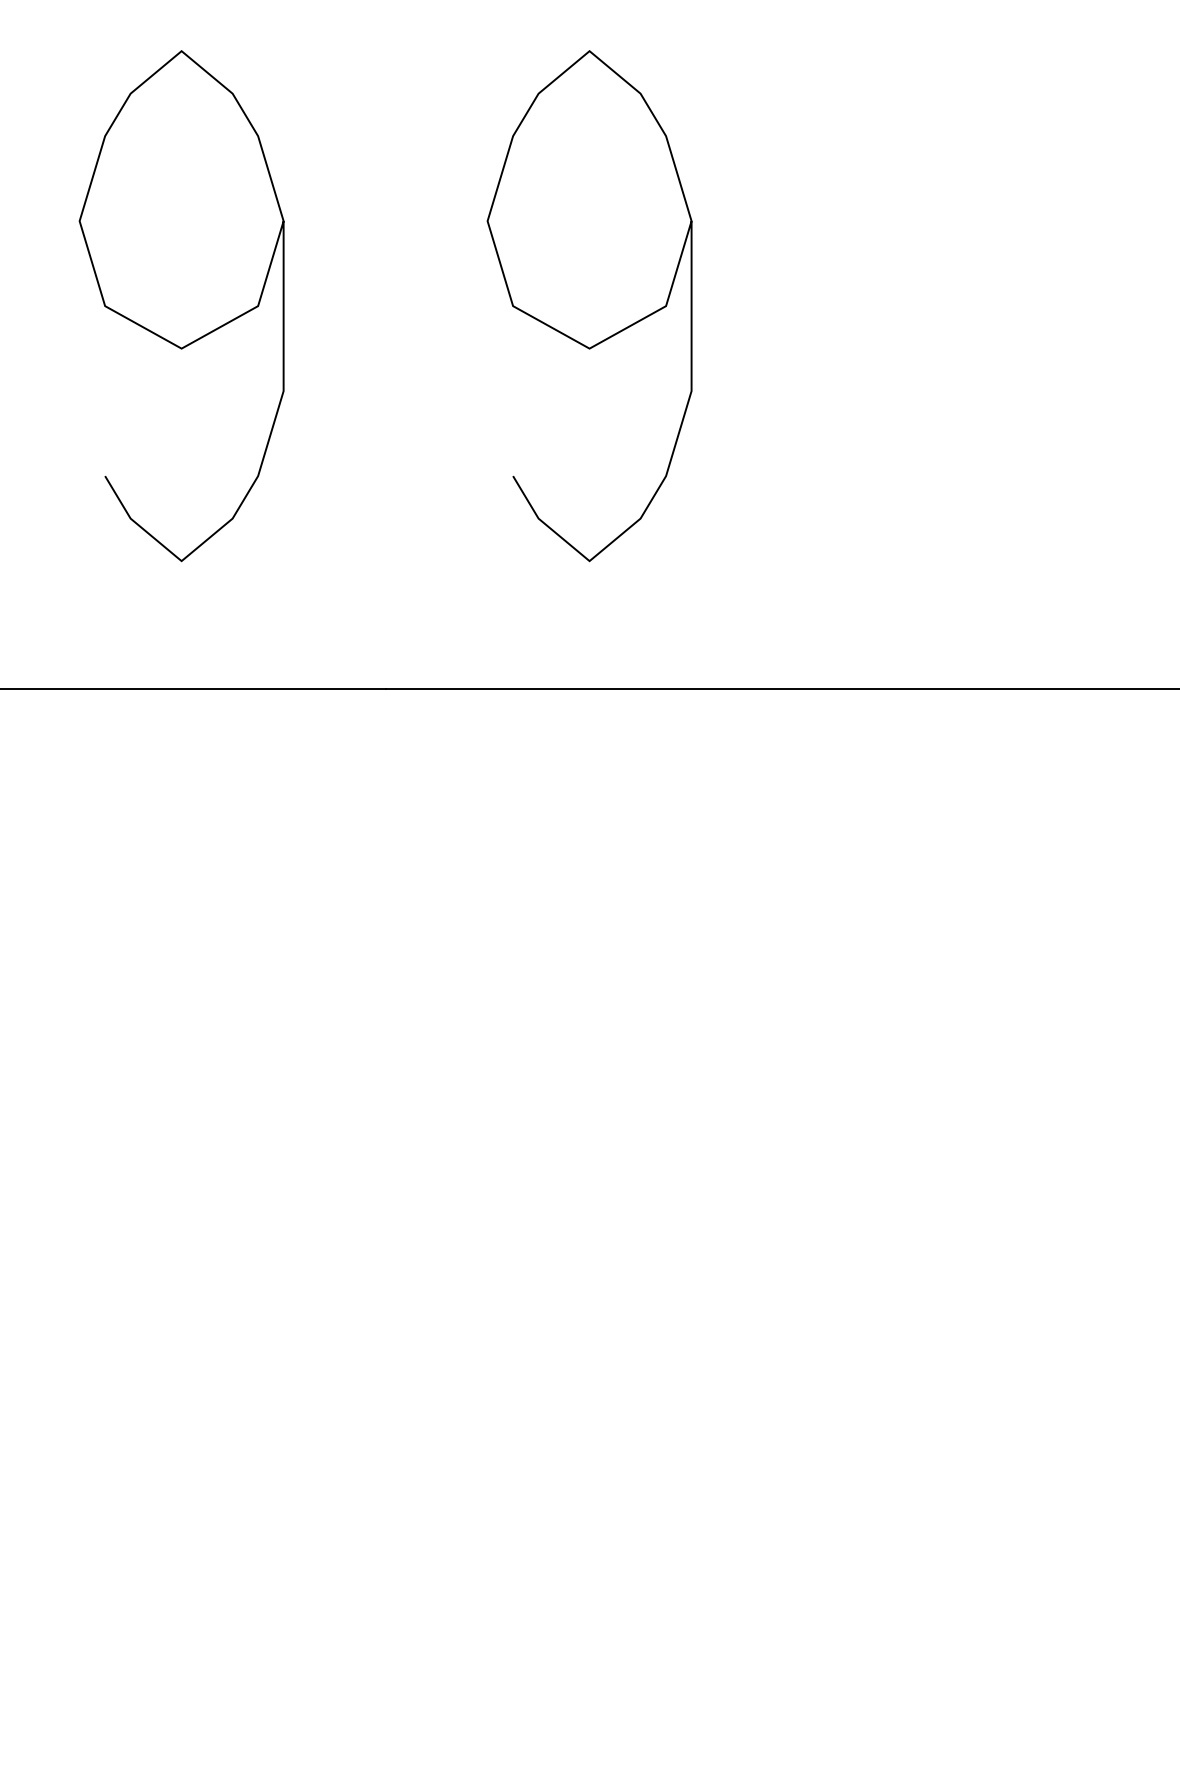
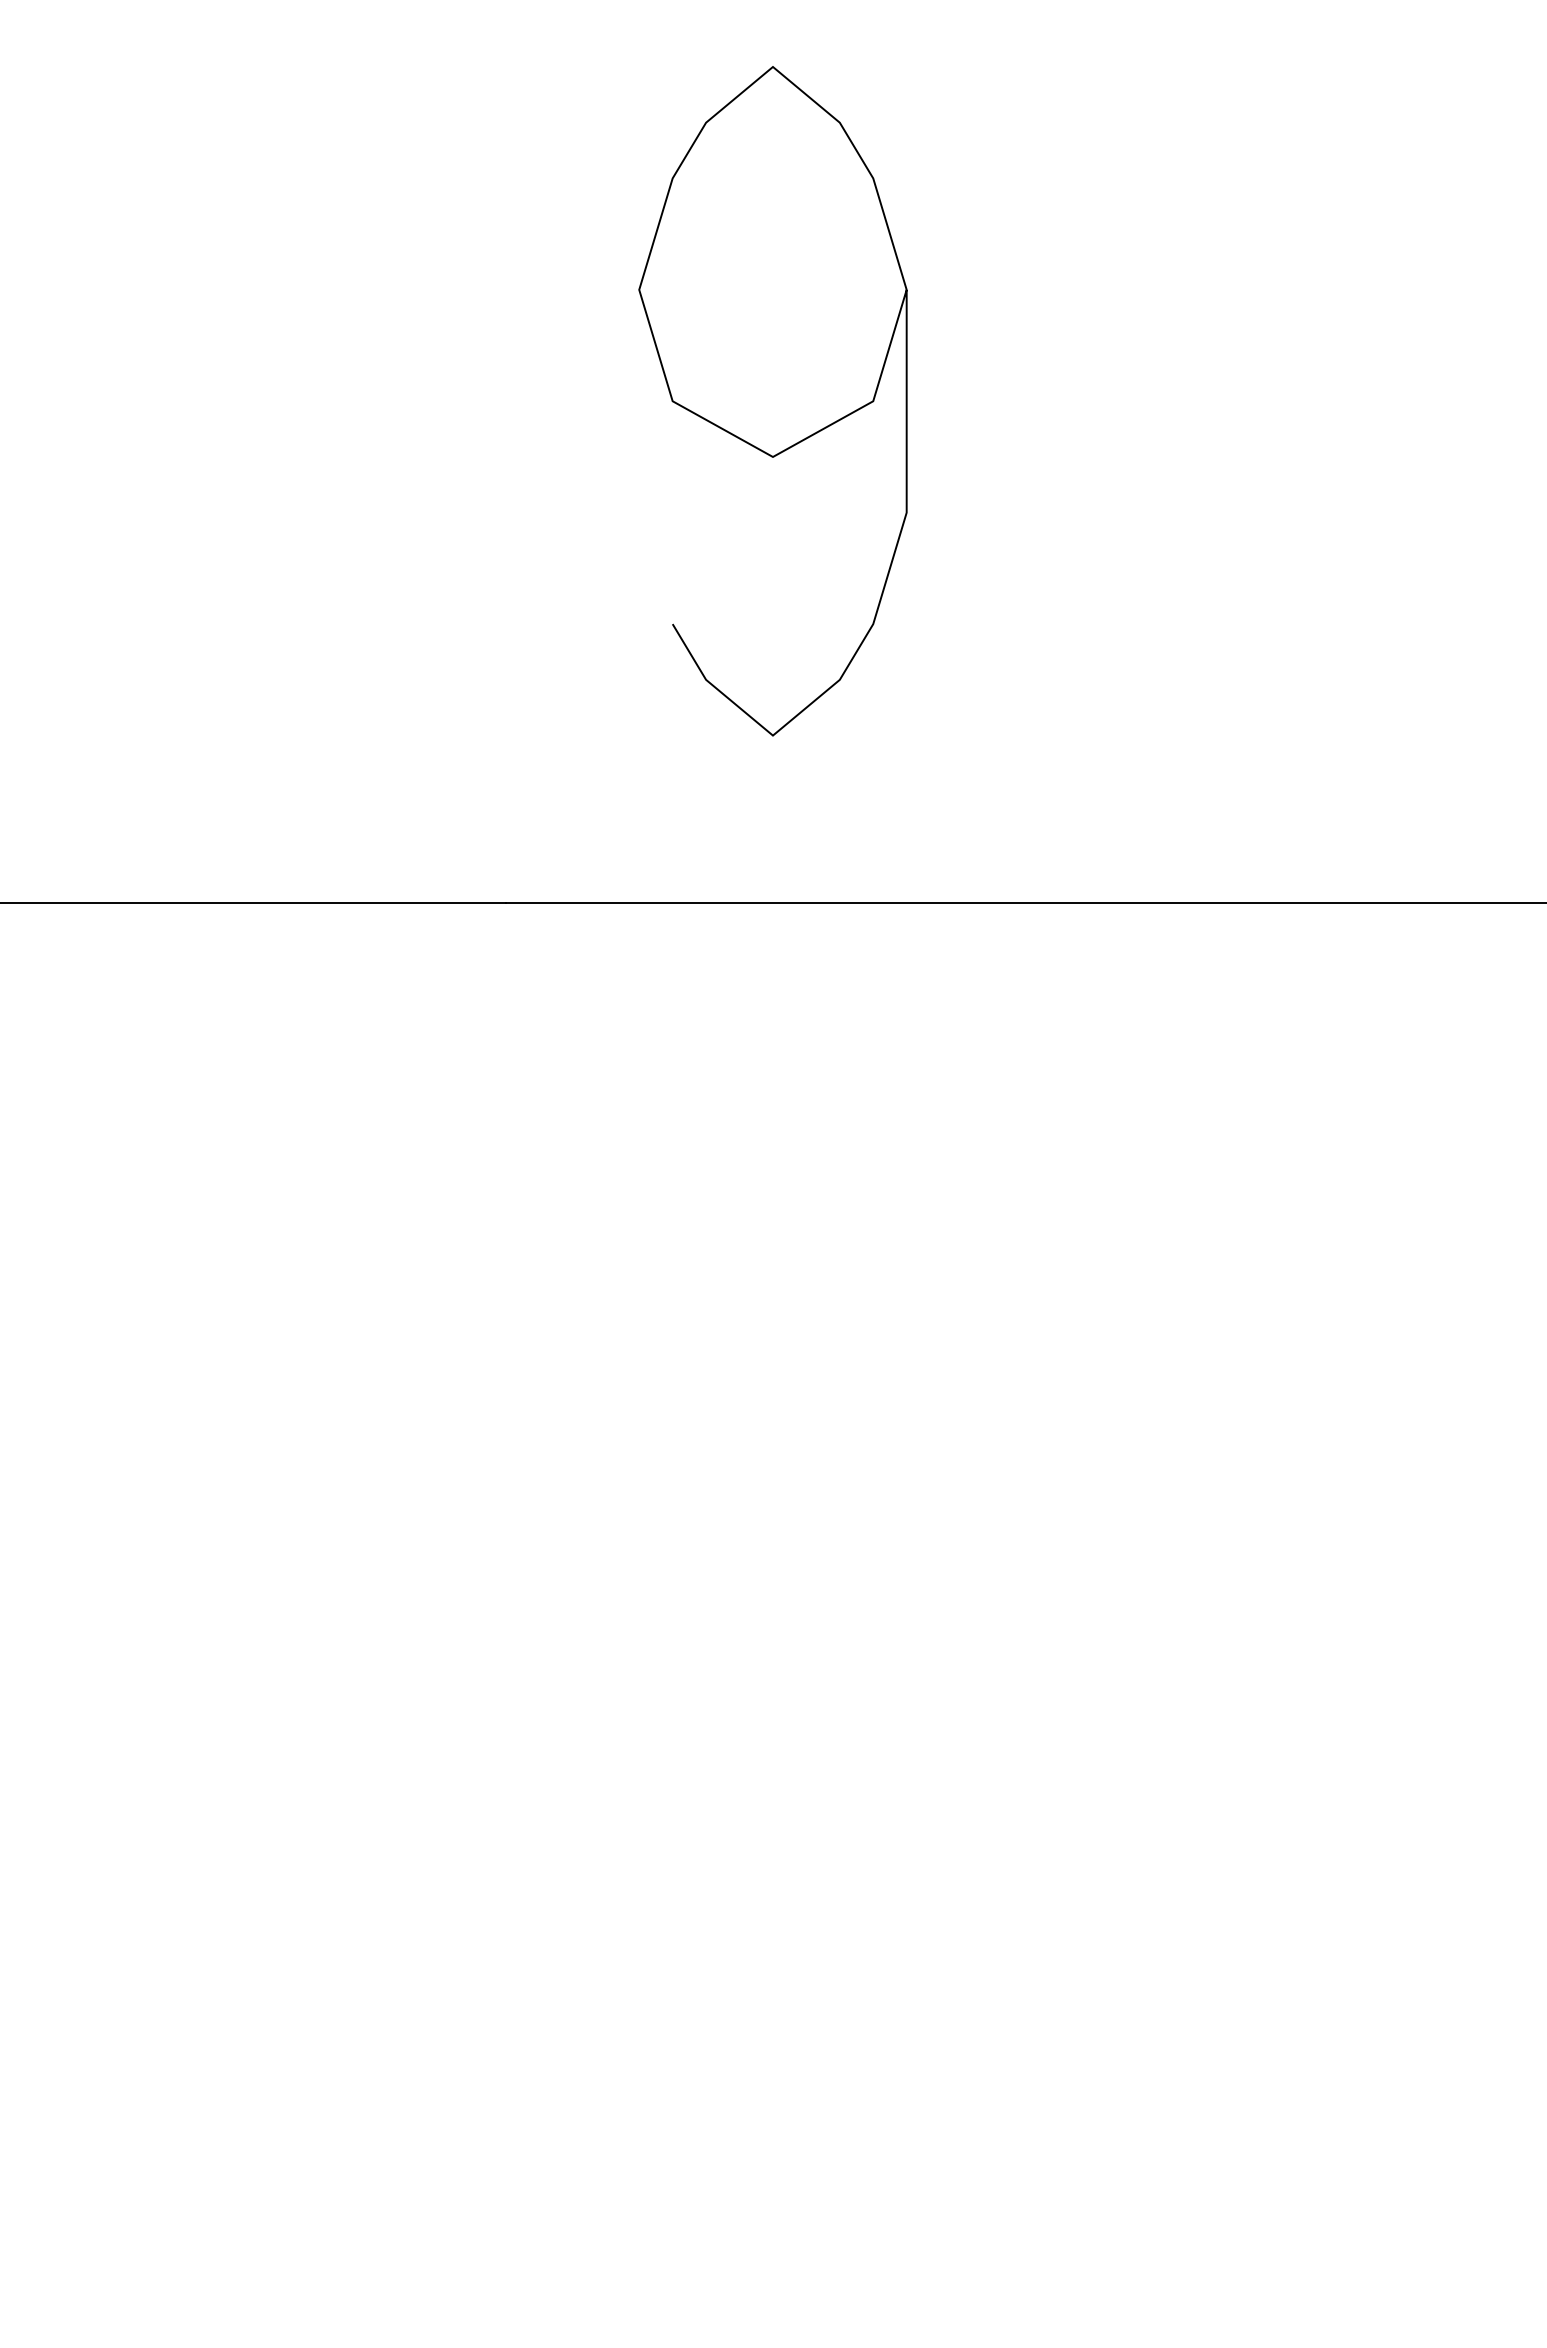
curve: (165, 338) -> (216, 443), removed

